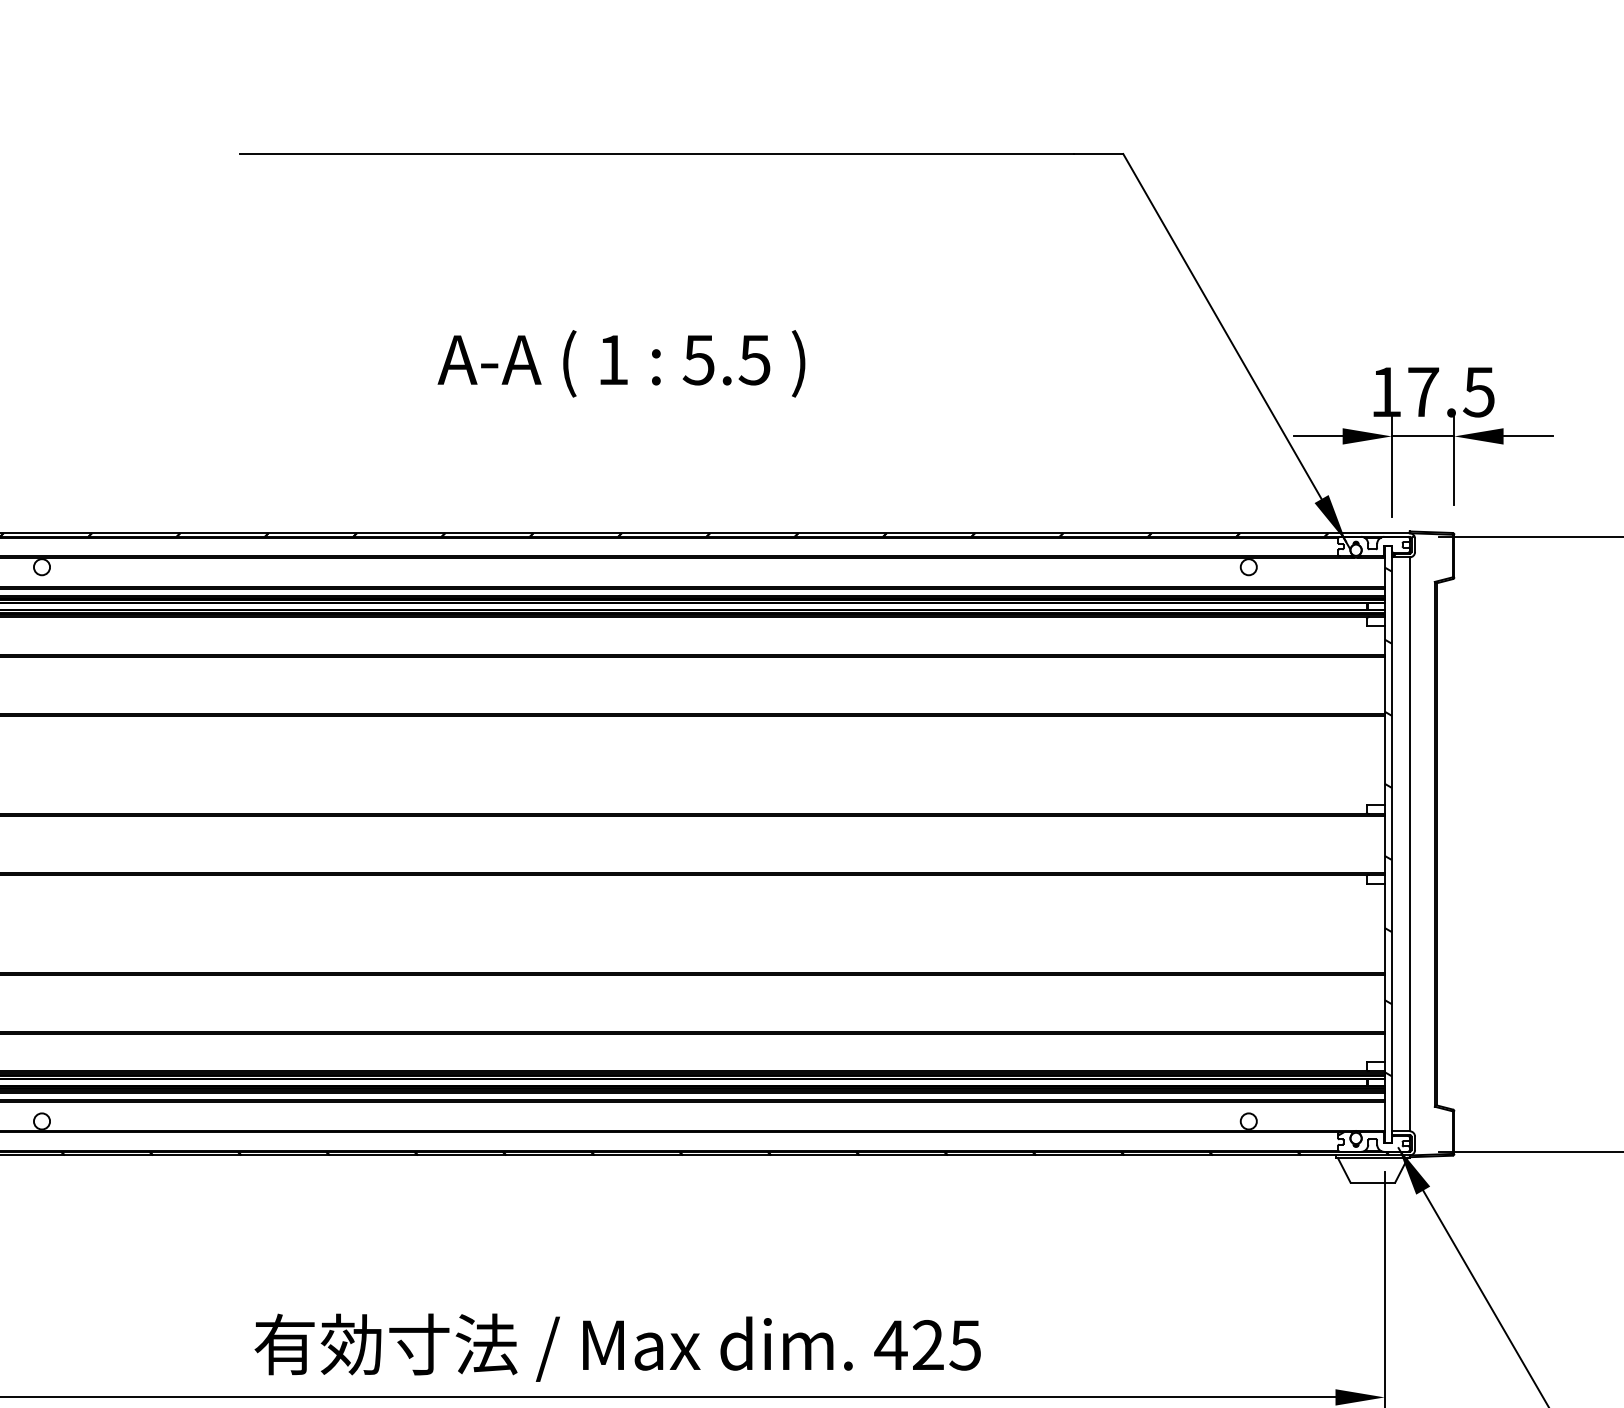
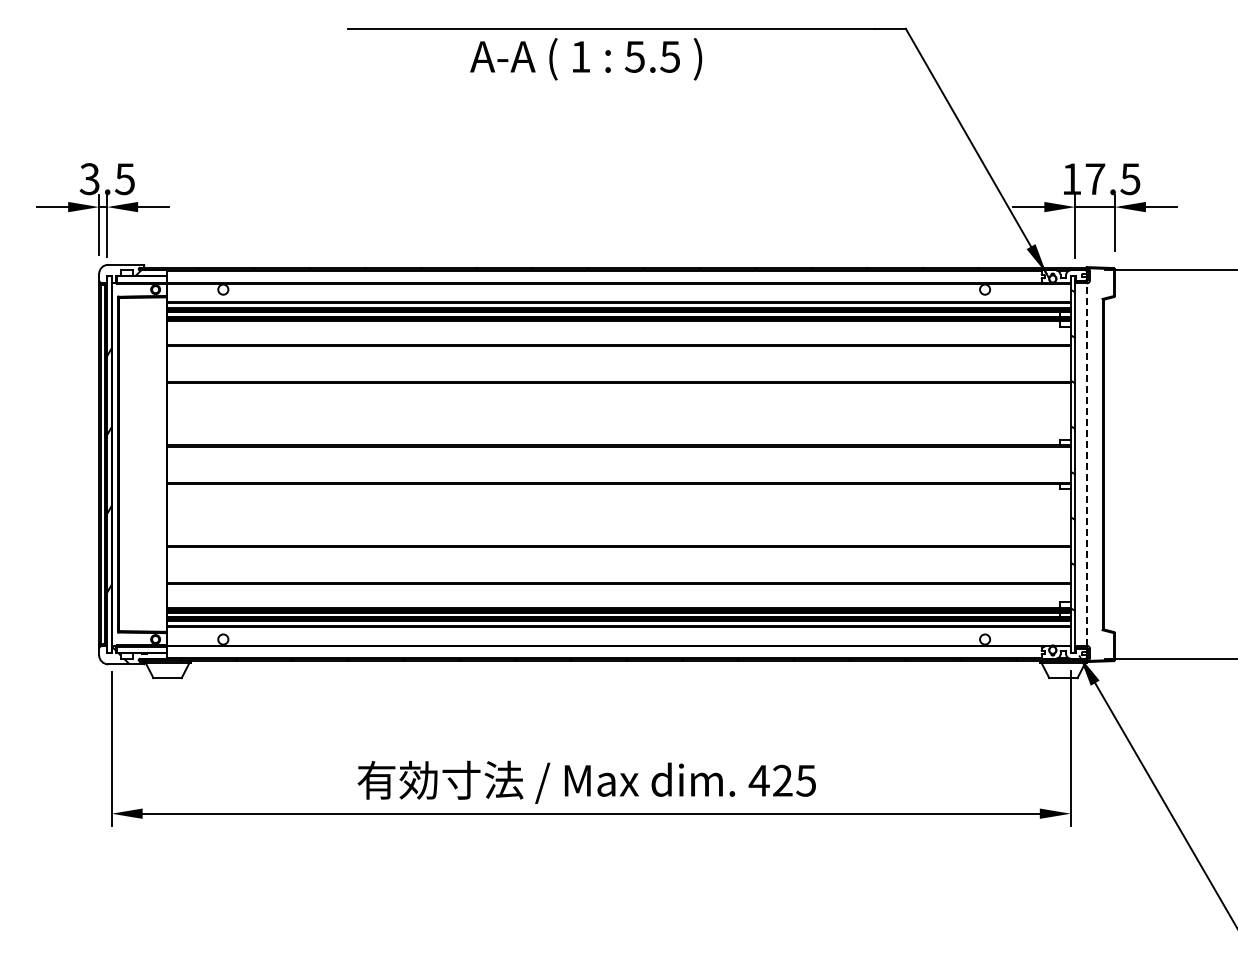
text: (622, 364) -> (586, 59), moved
line: (1409, 844) -> (1086, 464), solid -> dashed

